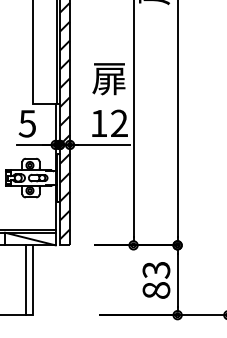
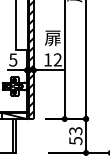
text: (155, 289) -> (75, 140), 83 -> 53

